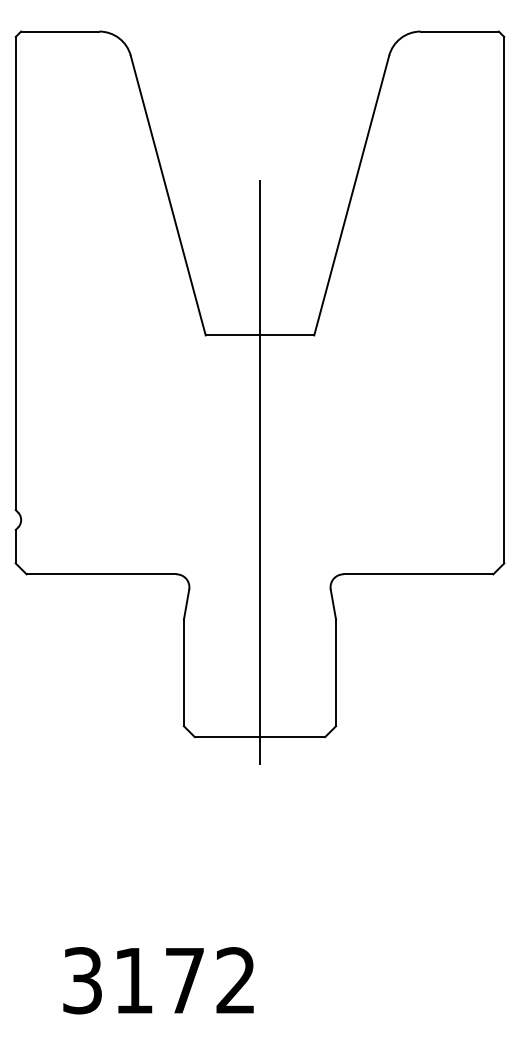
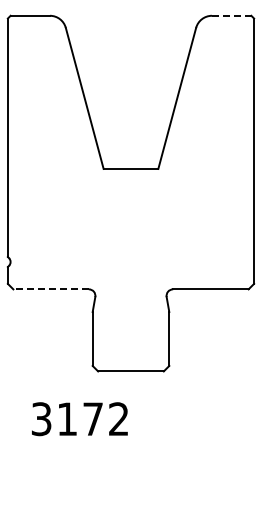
line: (459, 30) -> (231, 15), solid -> dashed
line: (260, 471) -> (131, 237), removed
line: (102, 574) -> (51, 289), solid -> dashed
text: (157, 981) -> (79, 419), moved

